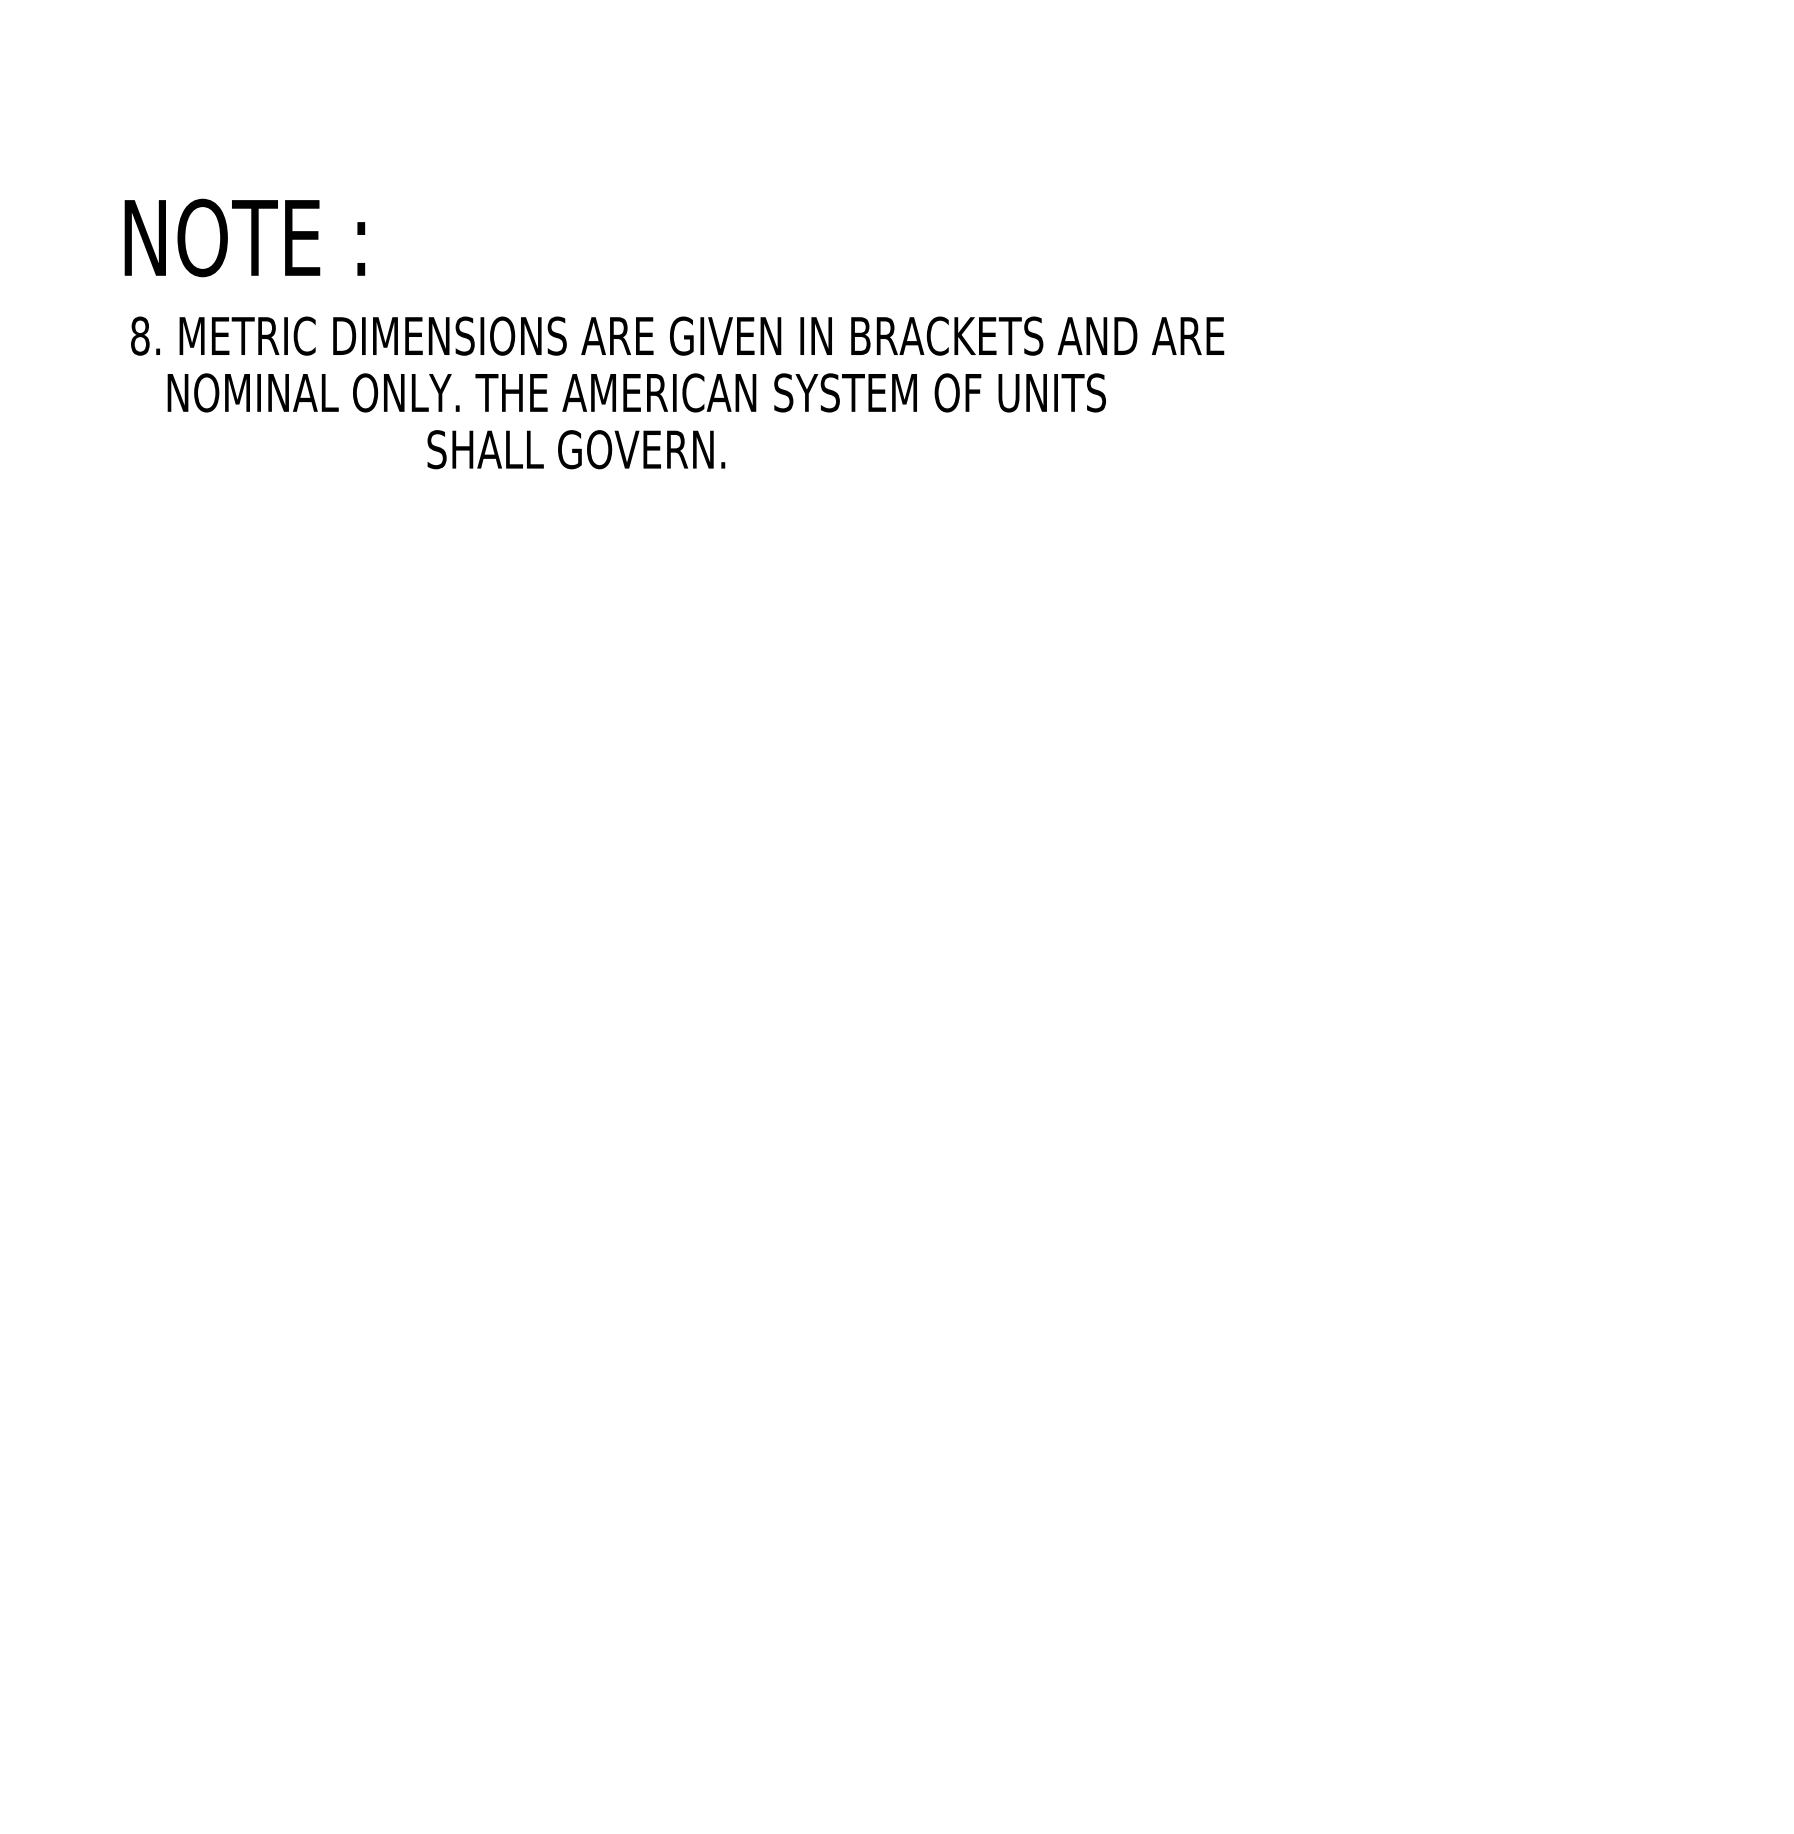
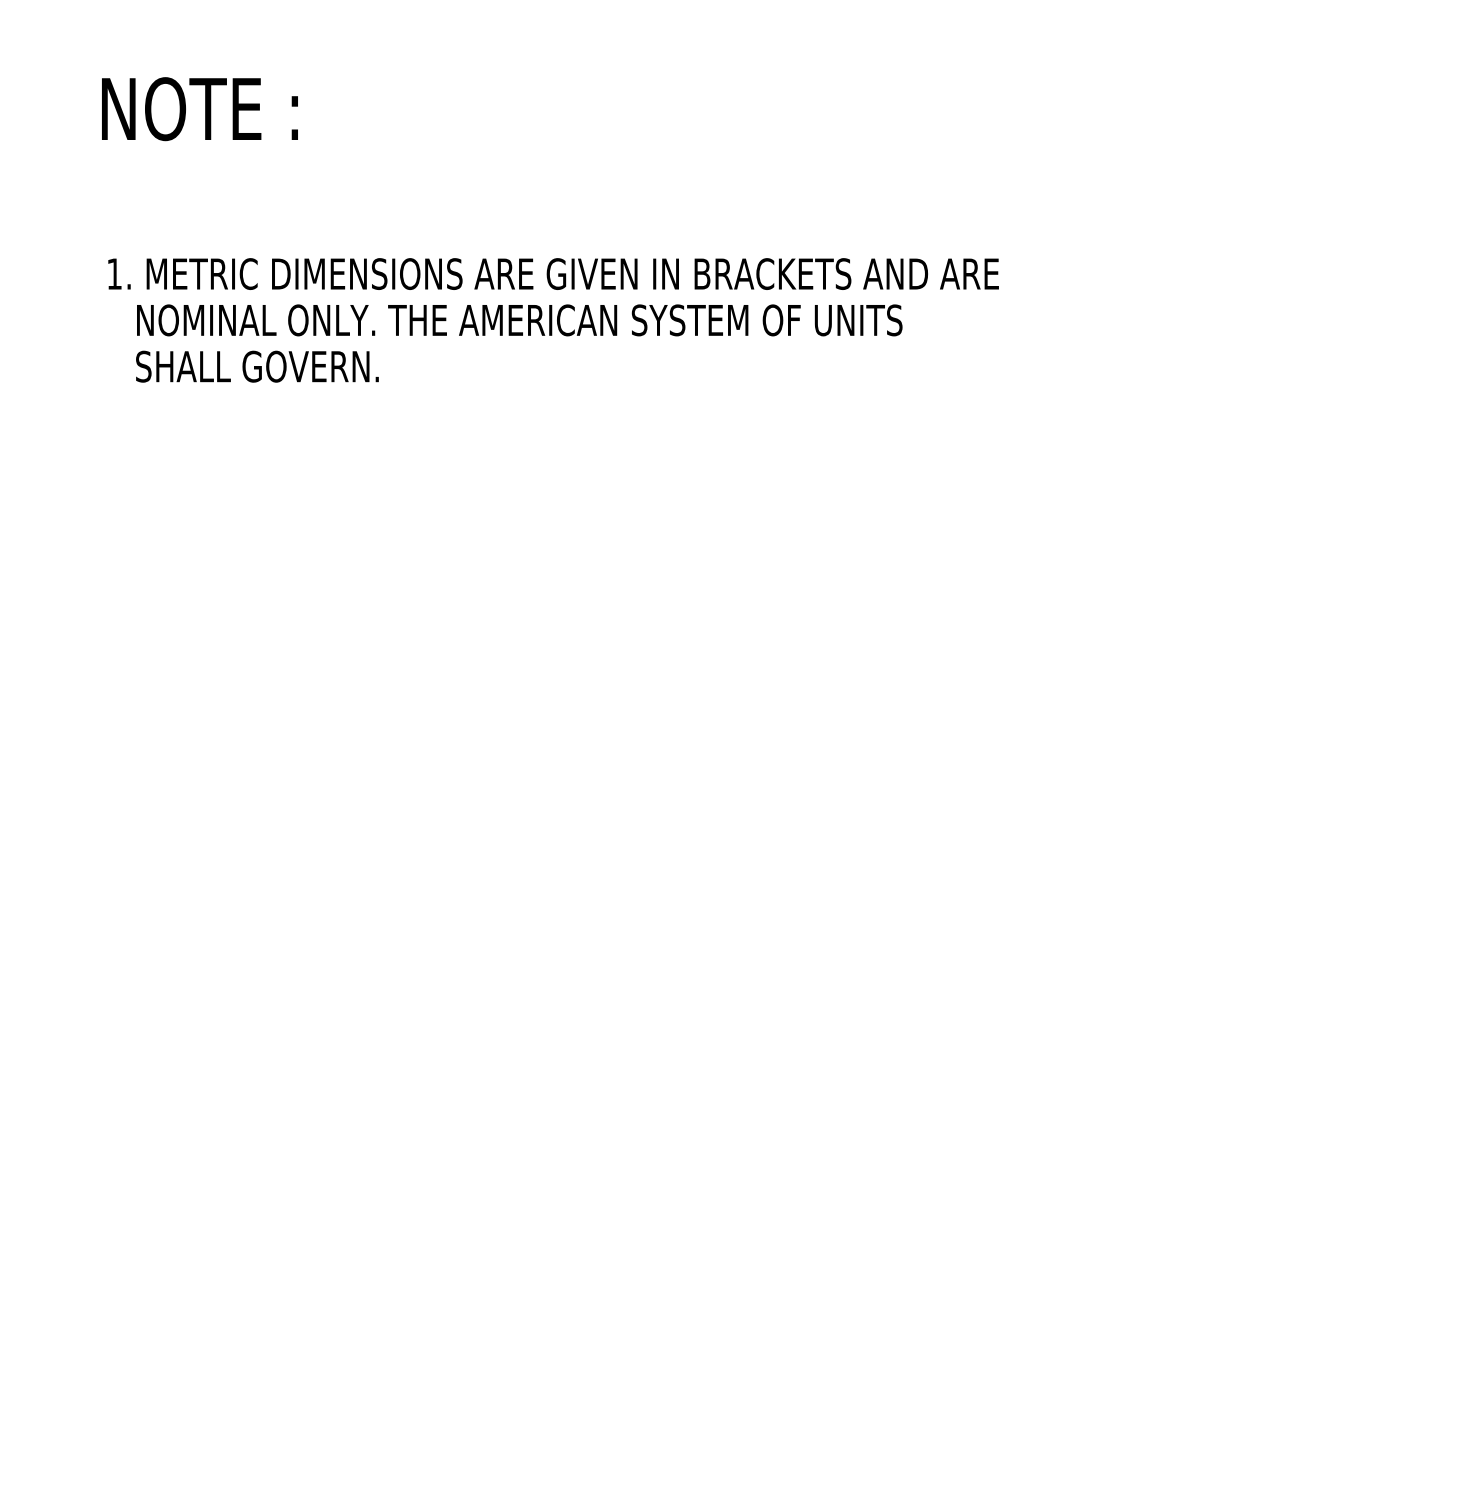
text: (244, 237) -> (199, 108), moved
text: (140, 335) -> (114, 273), 8. -> 1.
text: (576, 449) -> (257, 366), moved

